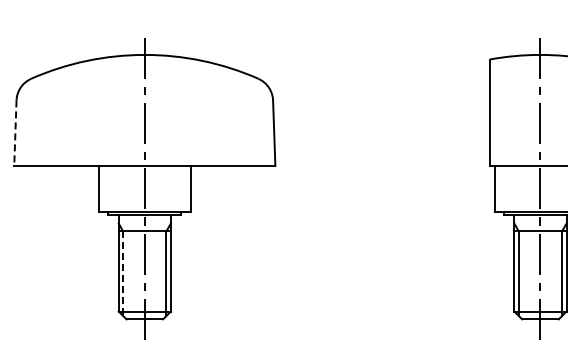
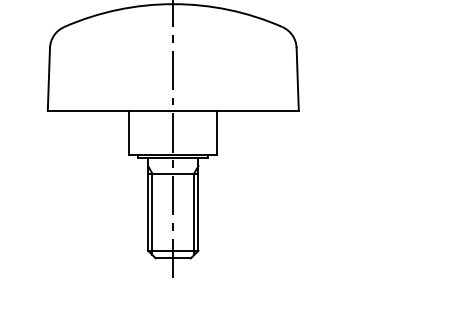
line: (15, 133) -> (48, 79), dashed -> solid
line: (123, 274) -> (152, 215), dashed -> solid

